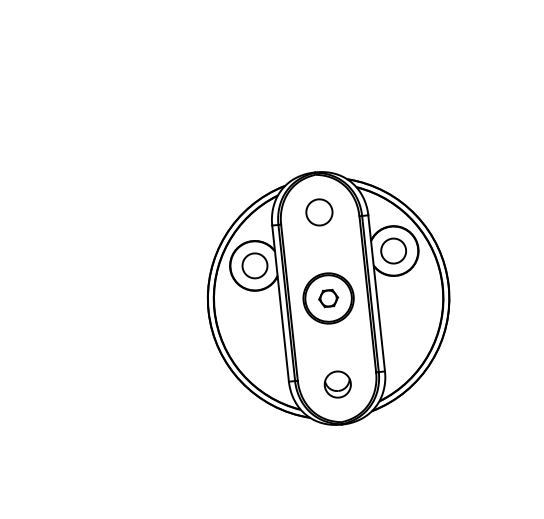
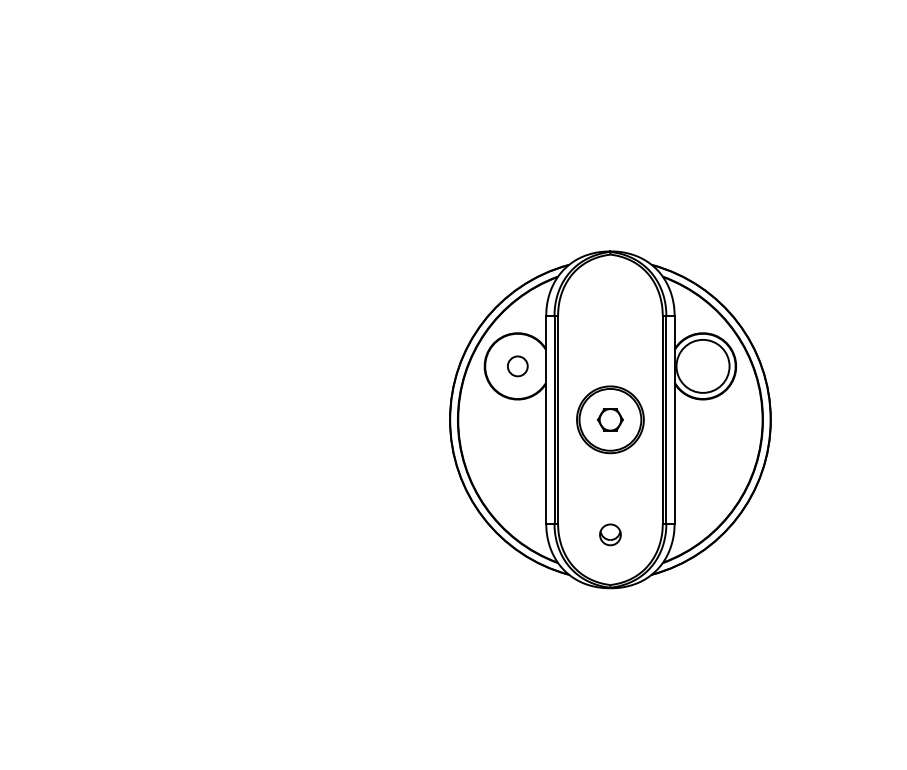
part: (319, 212) -> (610, 304), removed
circle: (393, 250) -> (702, 365), size x1.6
circle: (254, 265) -> (517, 365), size x0.6
part: (337, 384) -> (610, 534), size x0.6

